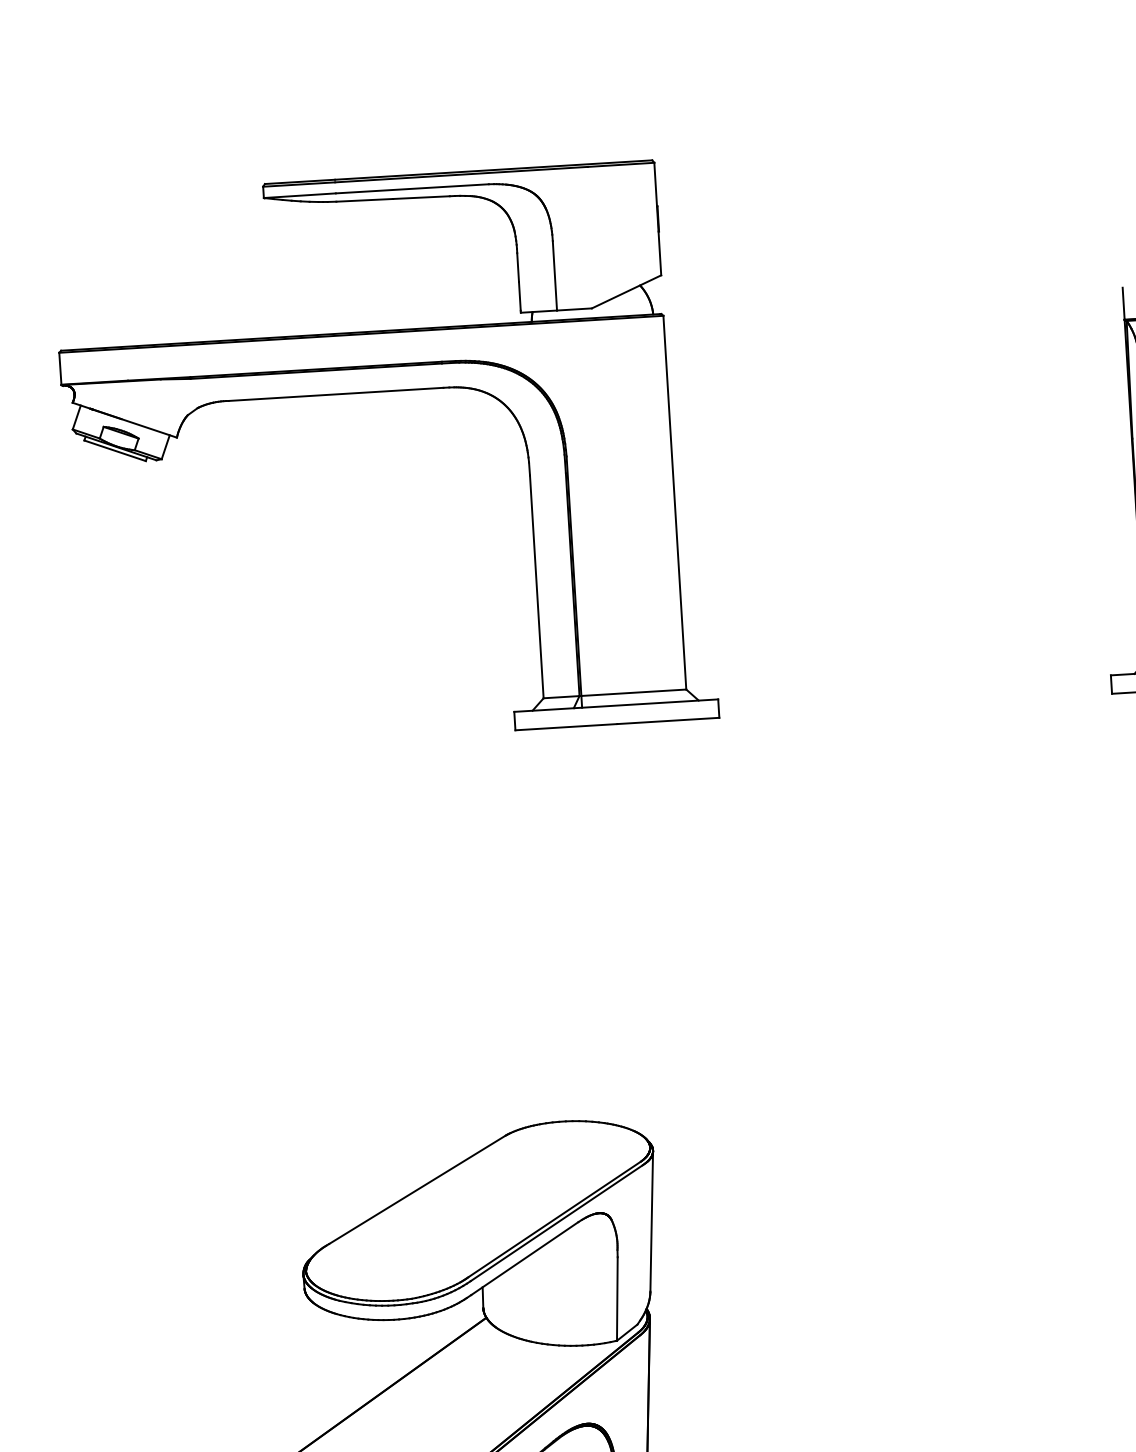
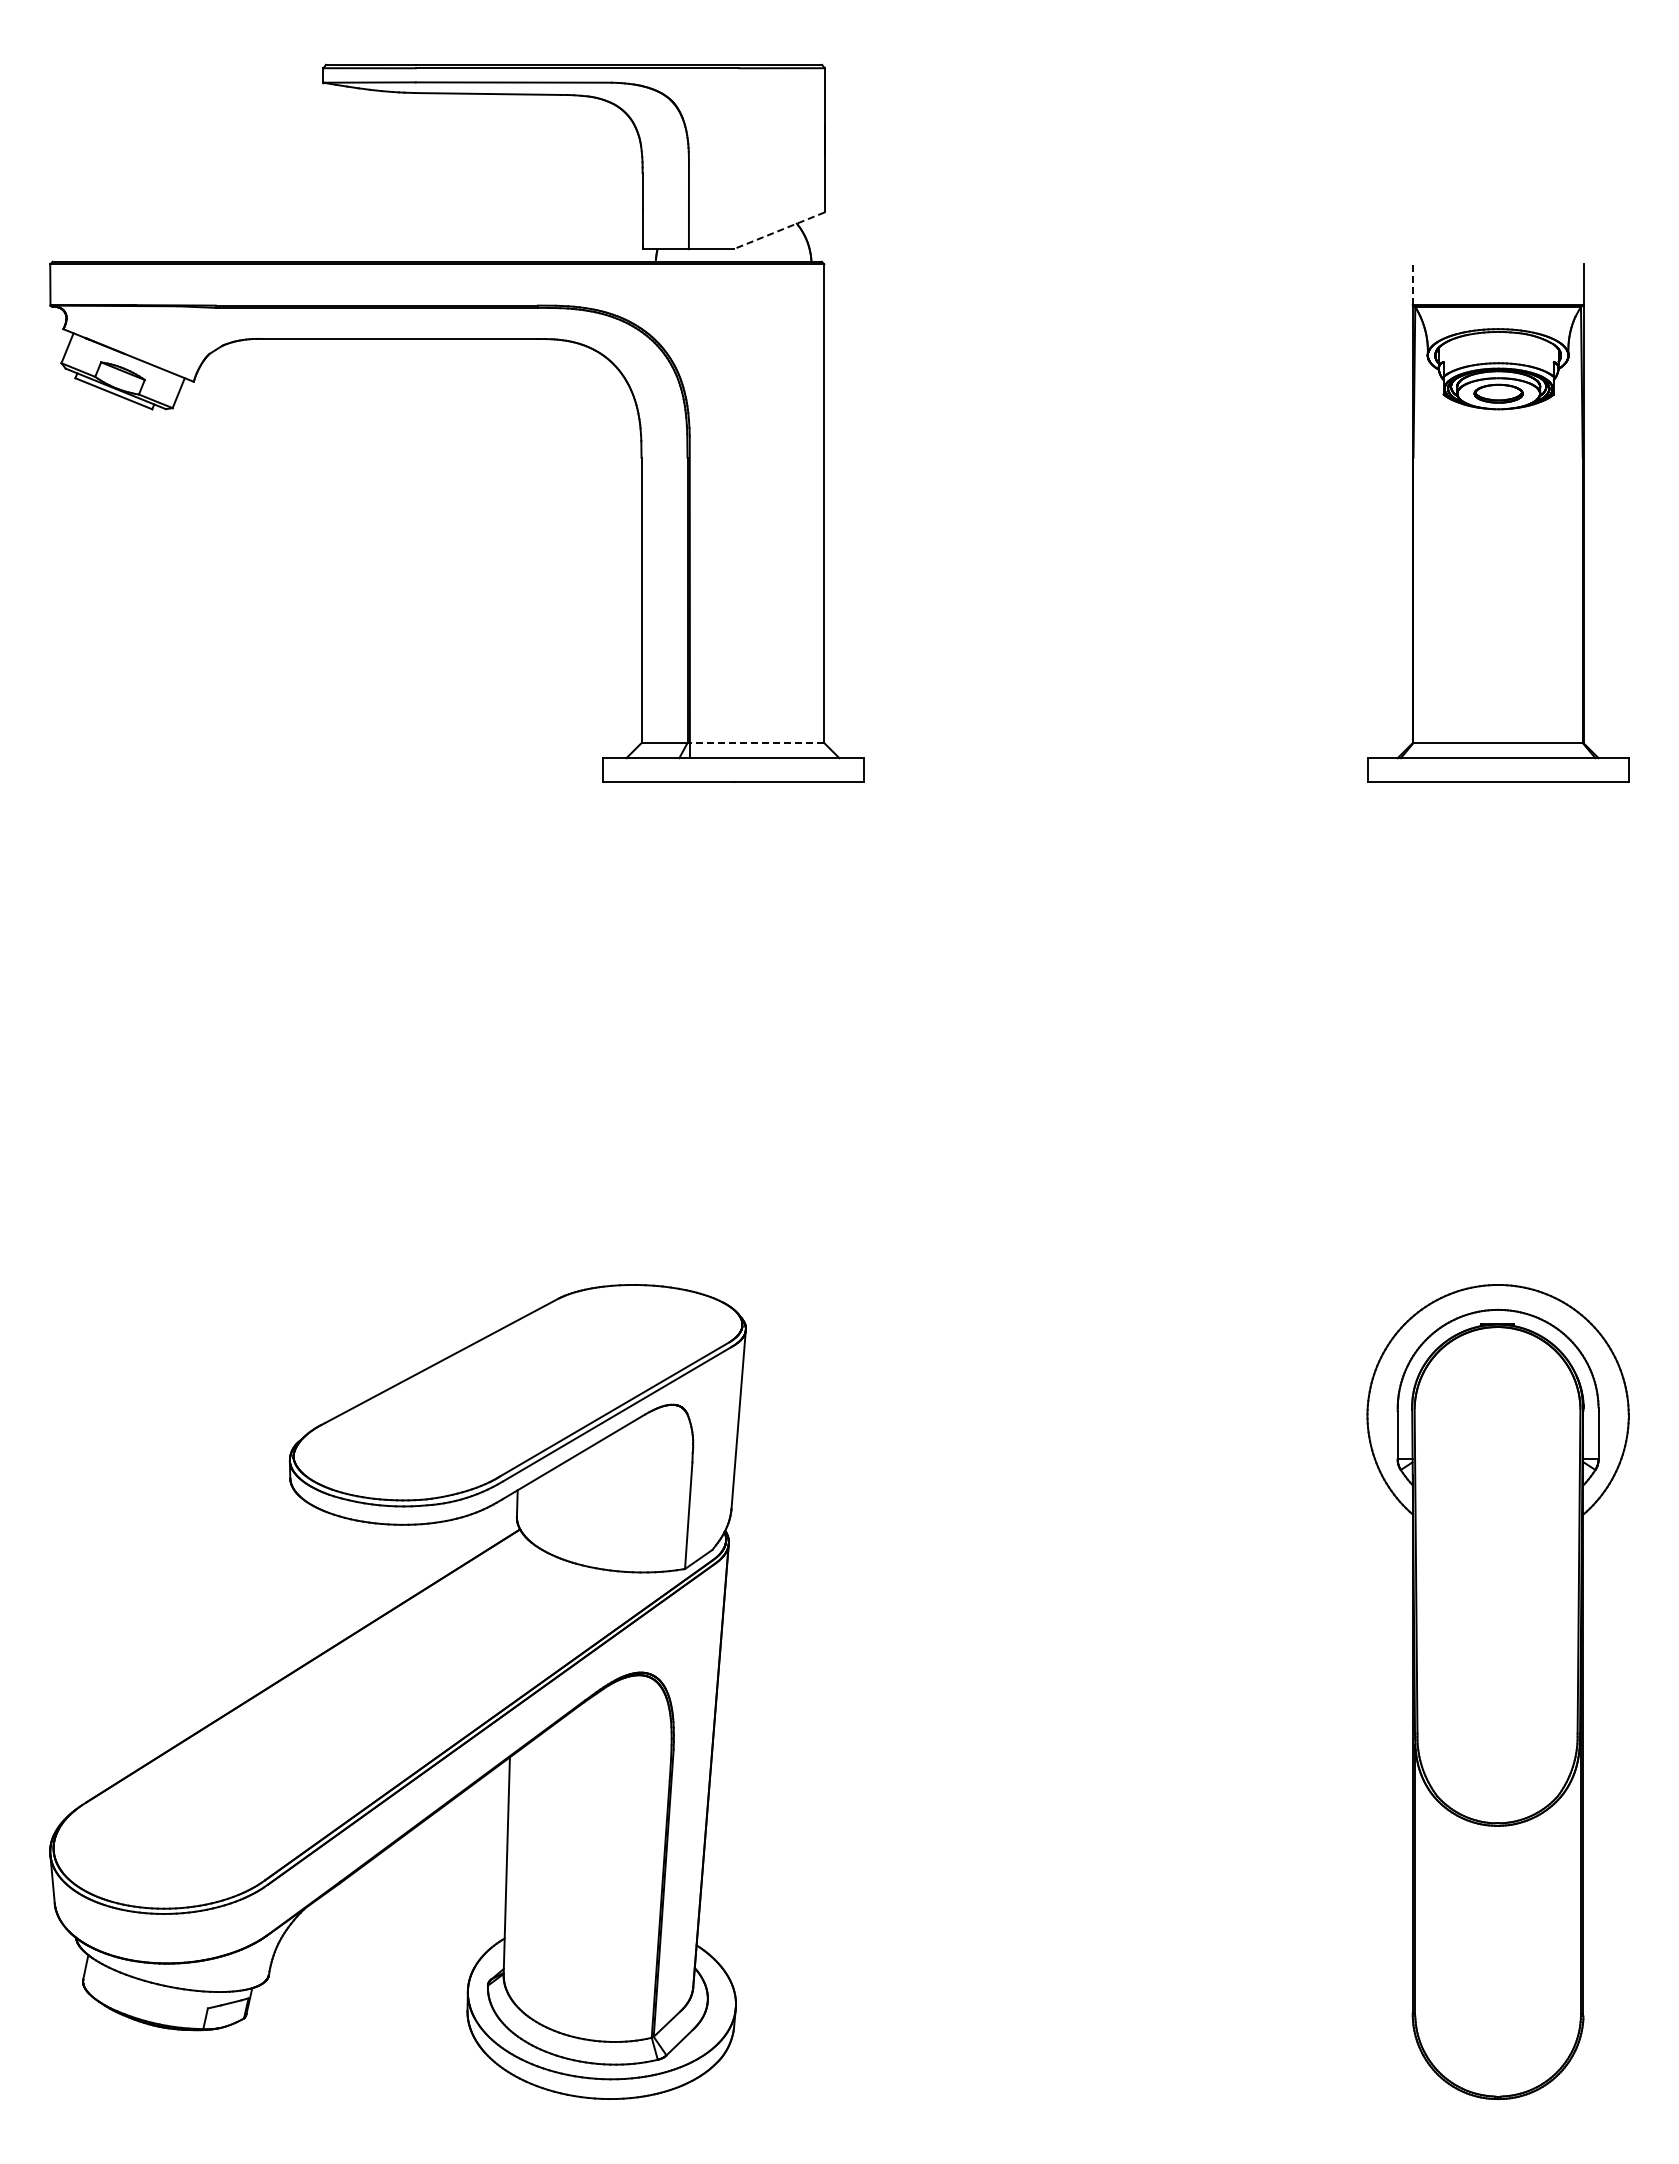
line: (626, 292) -> (778, 231), solid -> dashed
line: (1123, 303) -> (1412, 284), solid -> dashed
line: (633, 693) -> (756, 743), solid -> dashed

